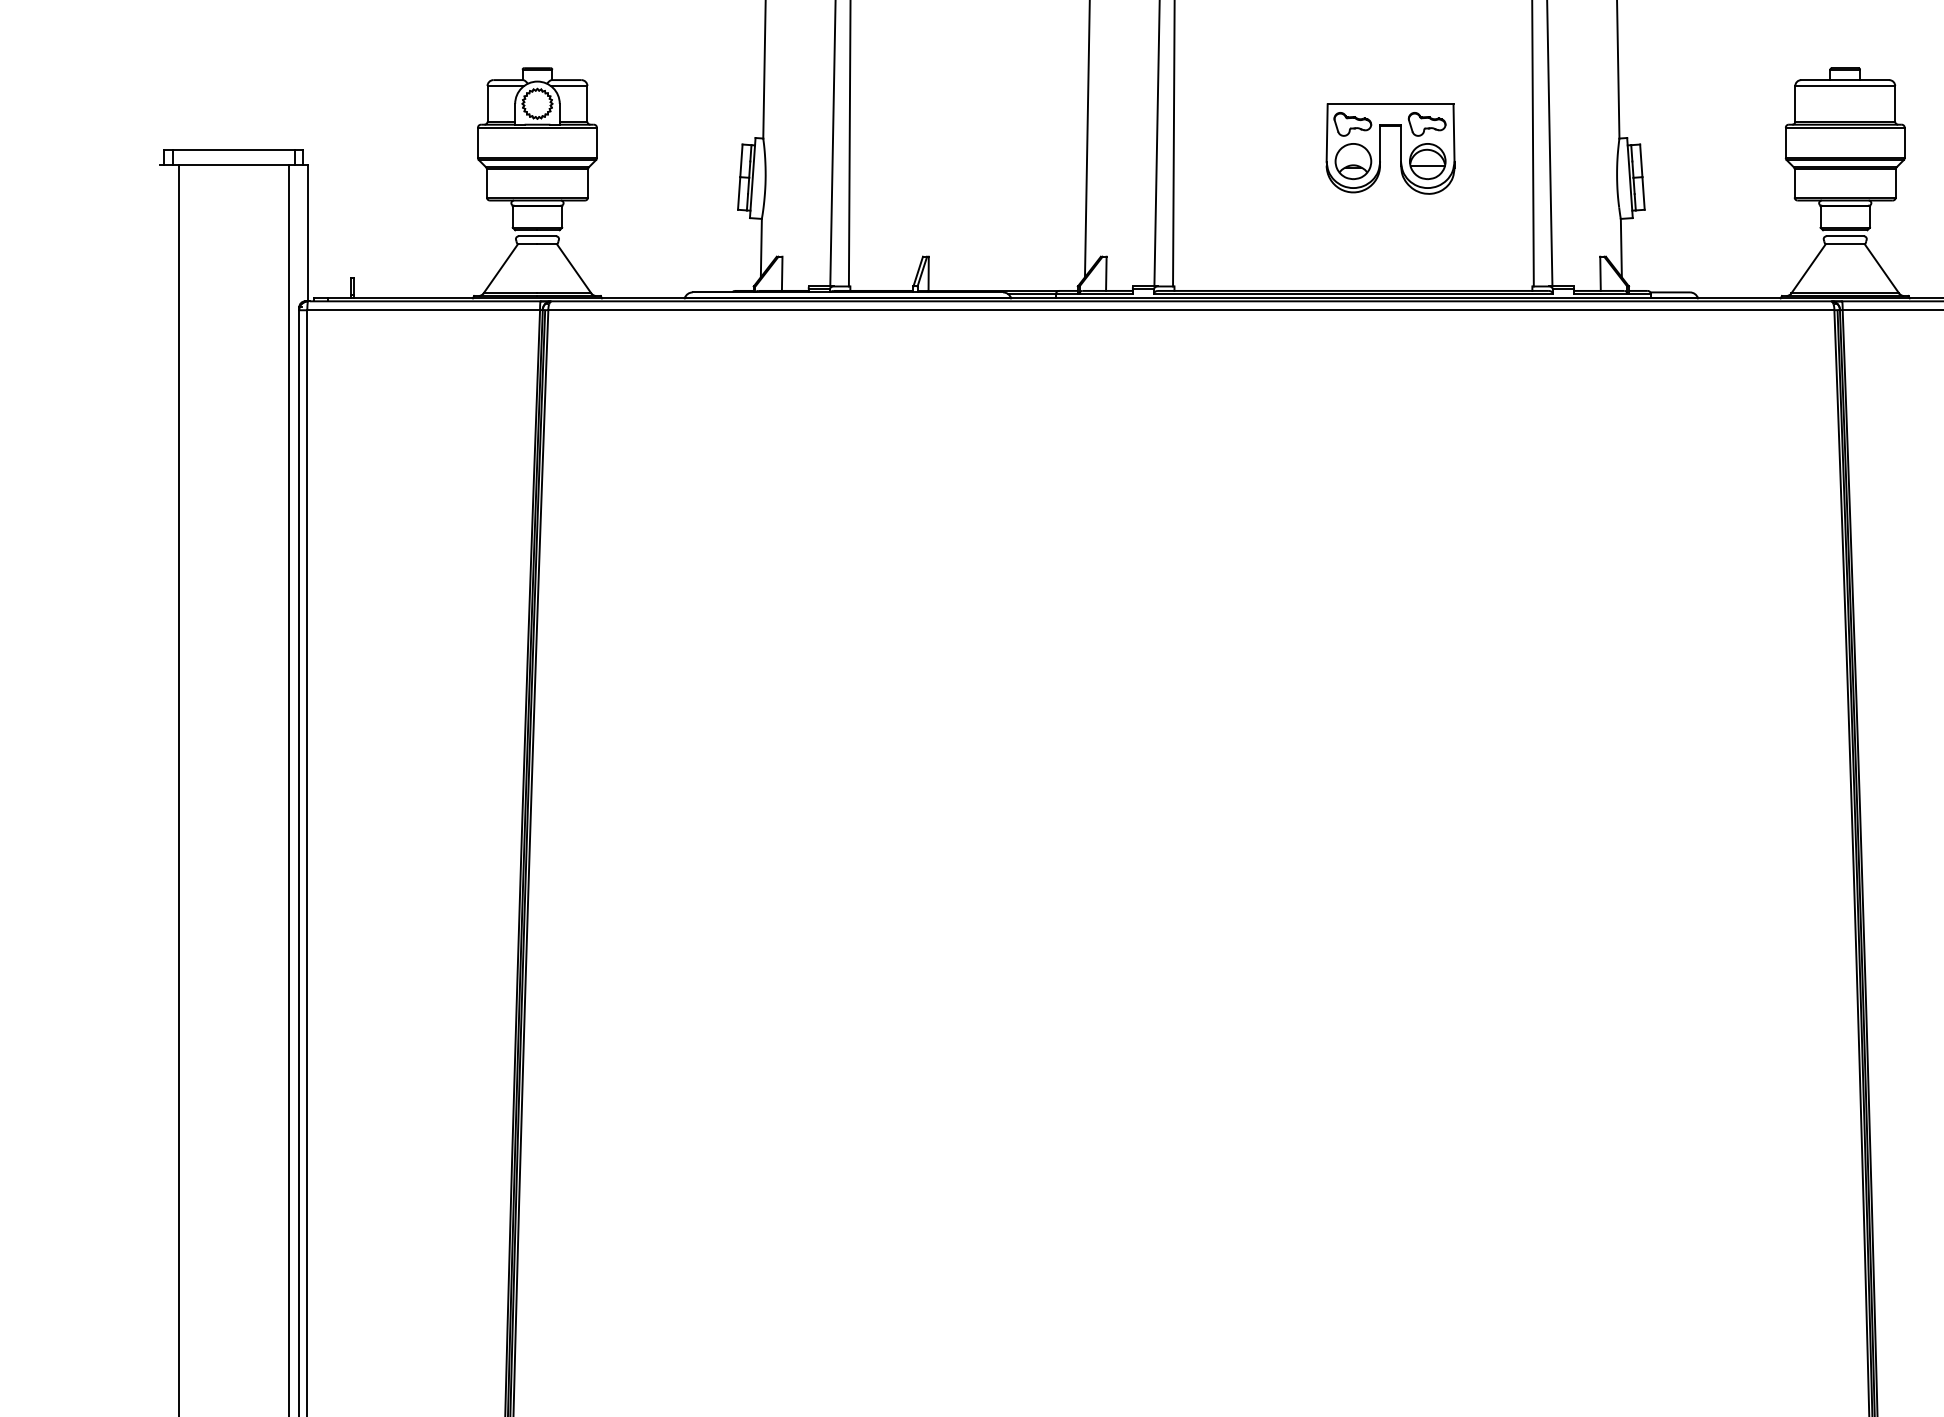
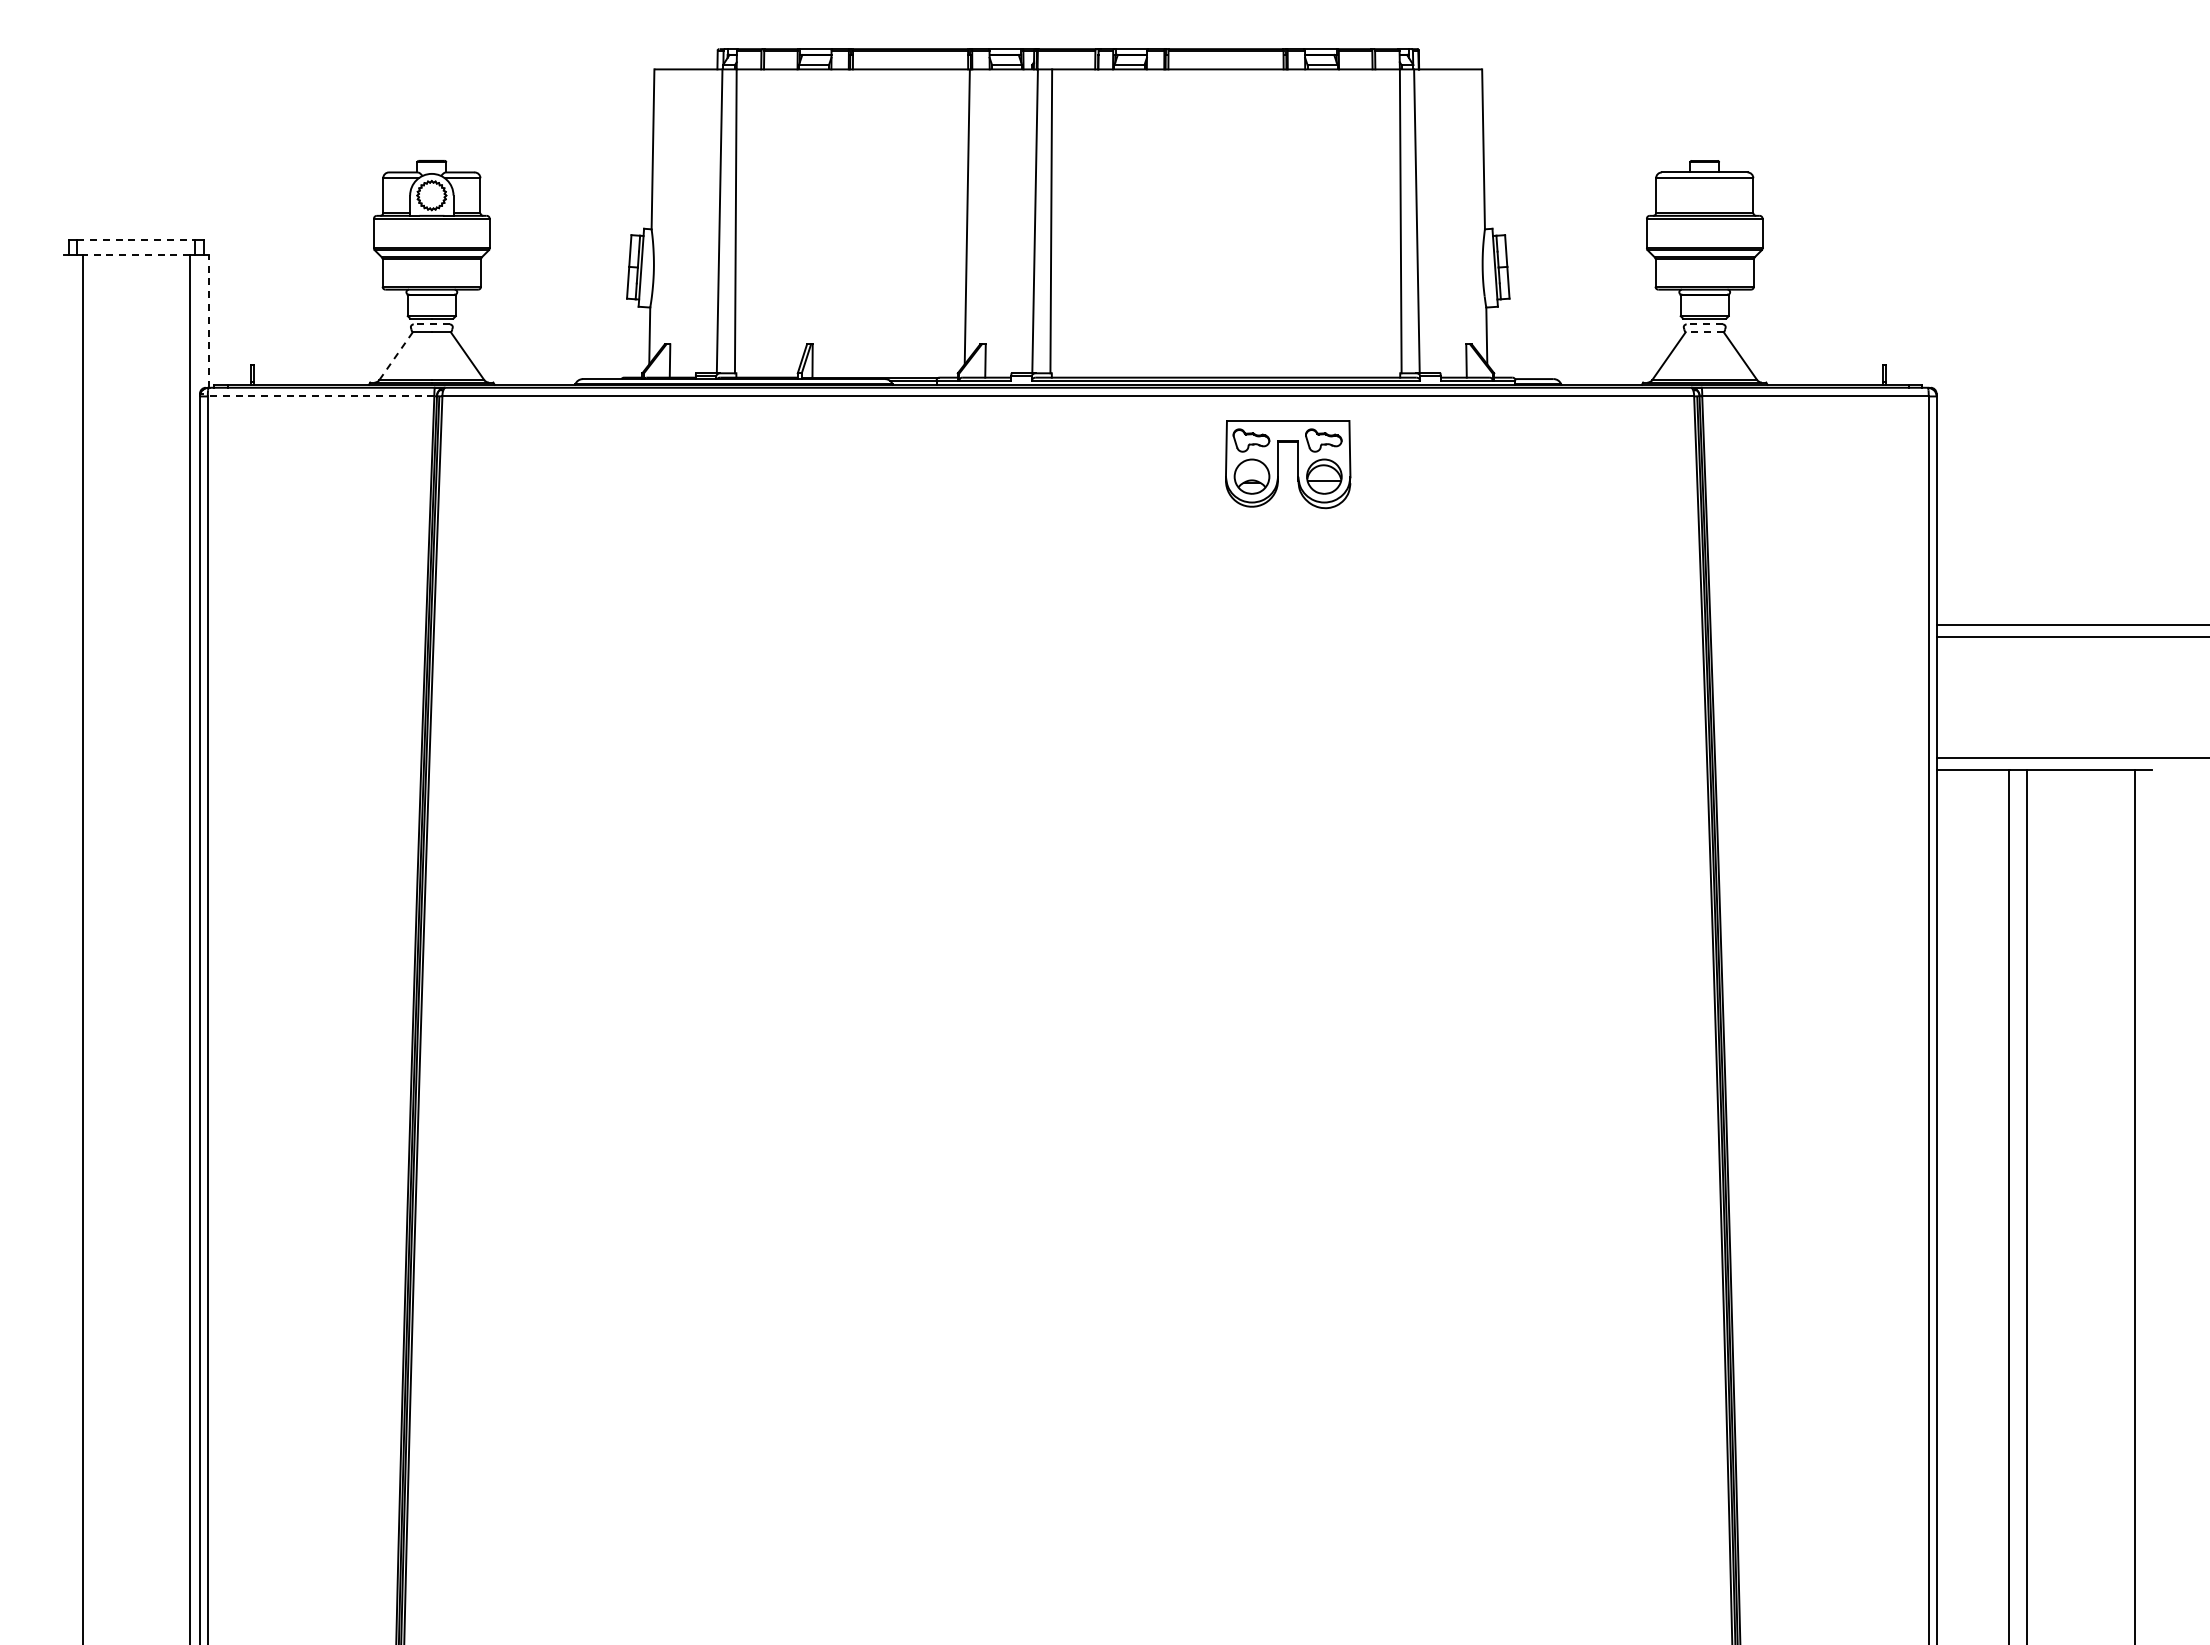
part: (1400, 148) -> (1297, 464), moved
line: (234, 150) -> (136, 240), solid -> dashed
line: (234, 164) -> (136, 254), solid -> dashed
line: (308, 233) -> (208, 321), solid -> dashed
line: (537, 236) -> (431, 324), solid -> dashed
line: (1845, 236) -> (1704, 324), solid -> dashed
line: (1845, 244) -> (1704, 332), solid -> dashed
line: (500, 269) -> (395, 356), solid -> dashed
line: (423, 310) -> (320, 396), solid -> dashed

